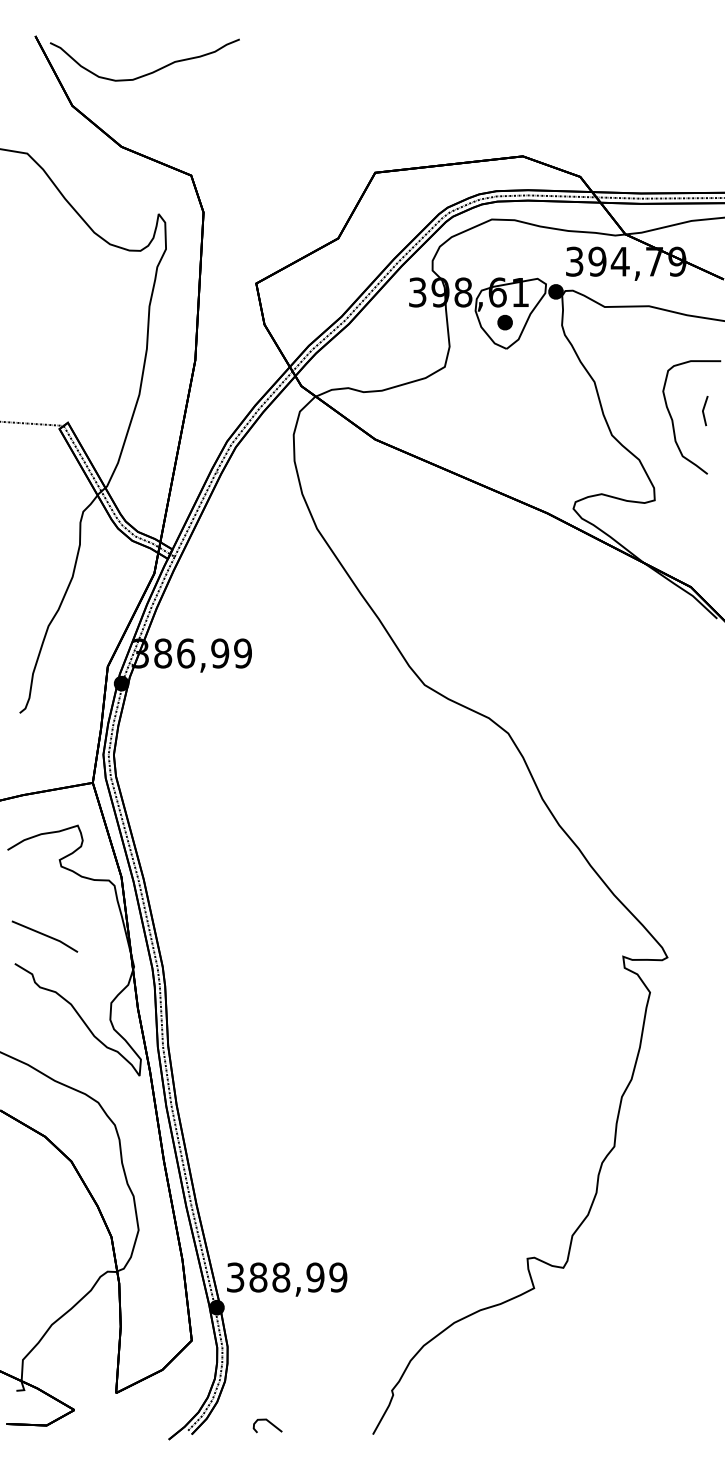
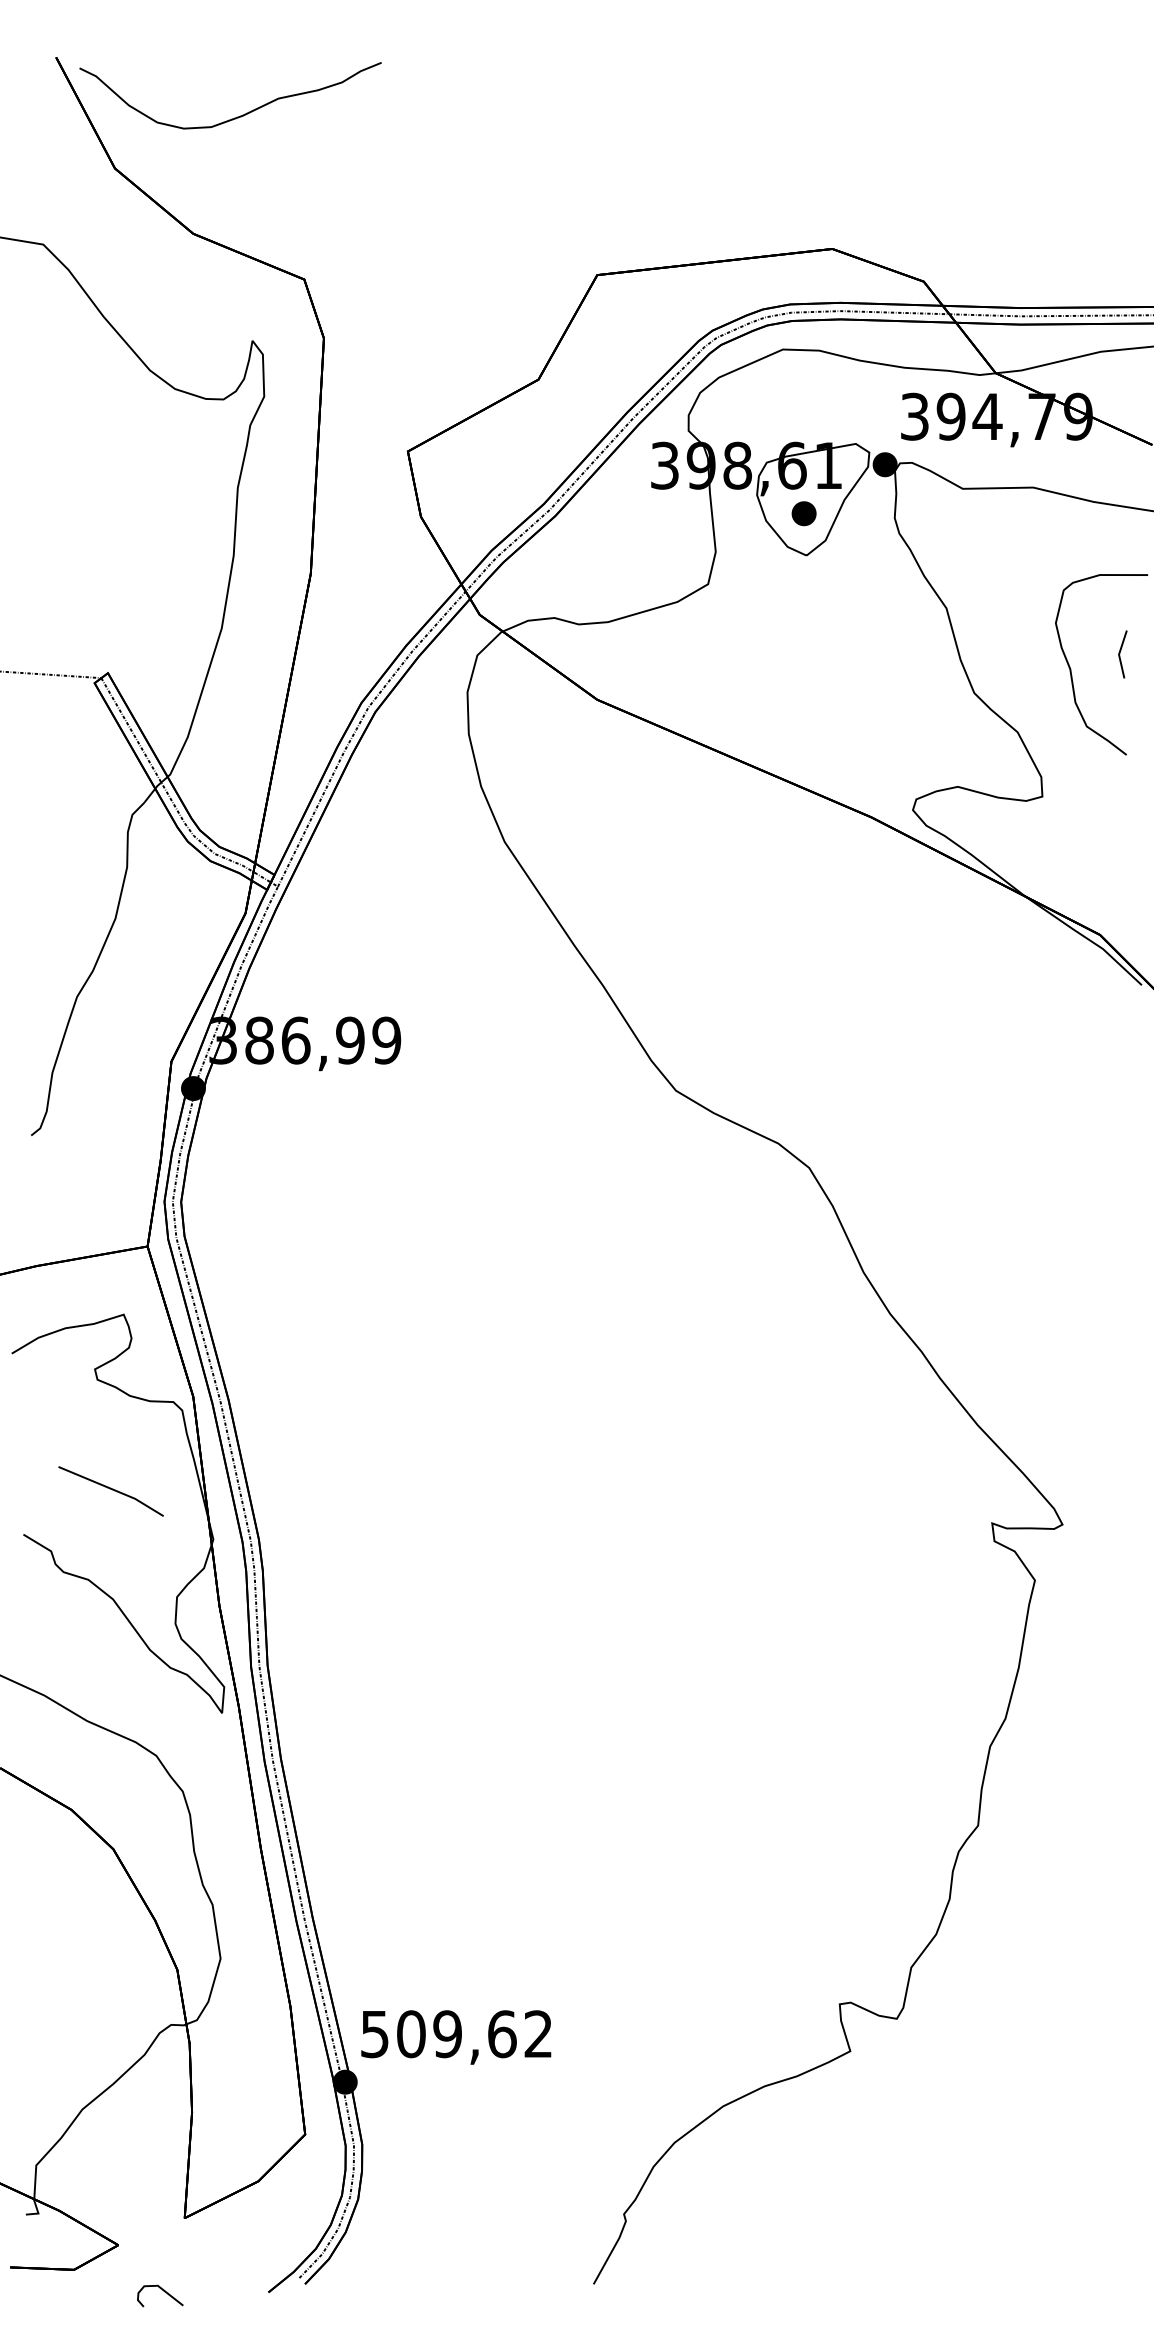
line: (44, 935) -> (110, 1489), moved
text: (287, 1277) -> (457, 2034), 388,99 -> 509,62
curve: (269, 1423) -> (163, 2292), moved

